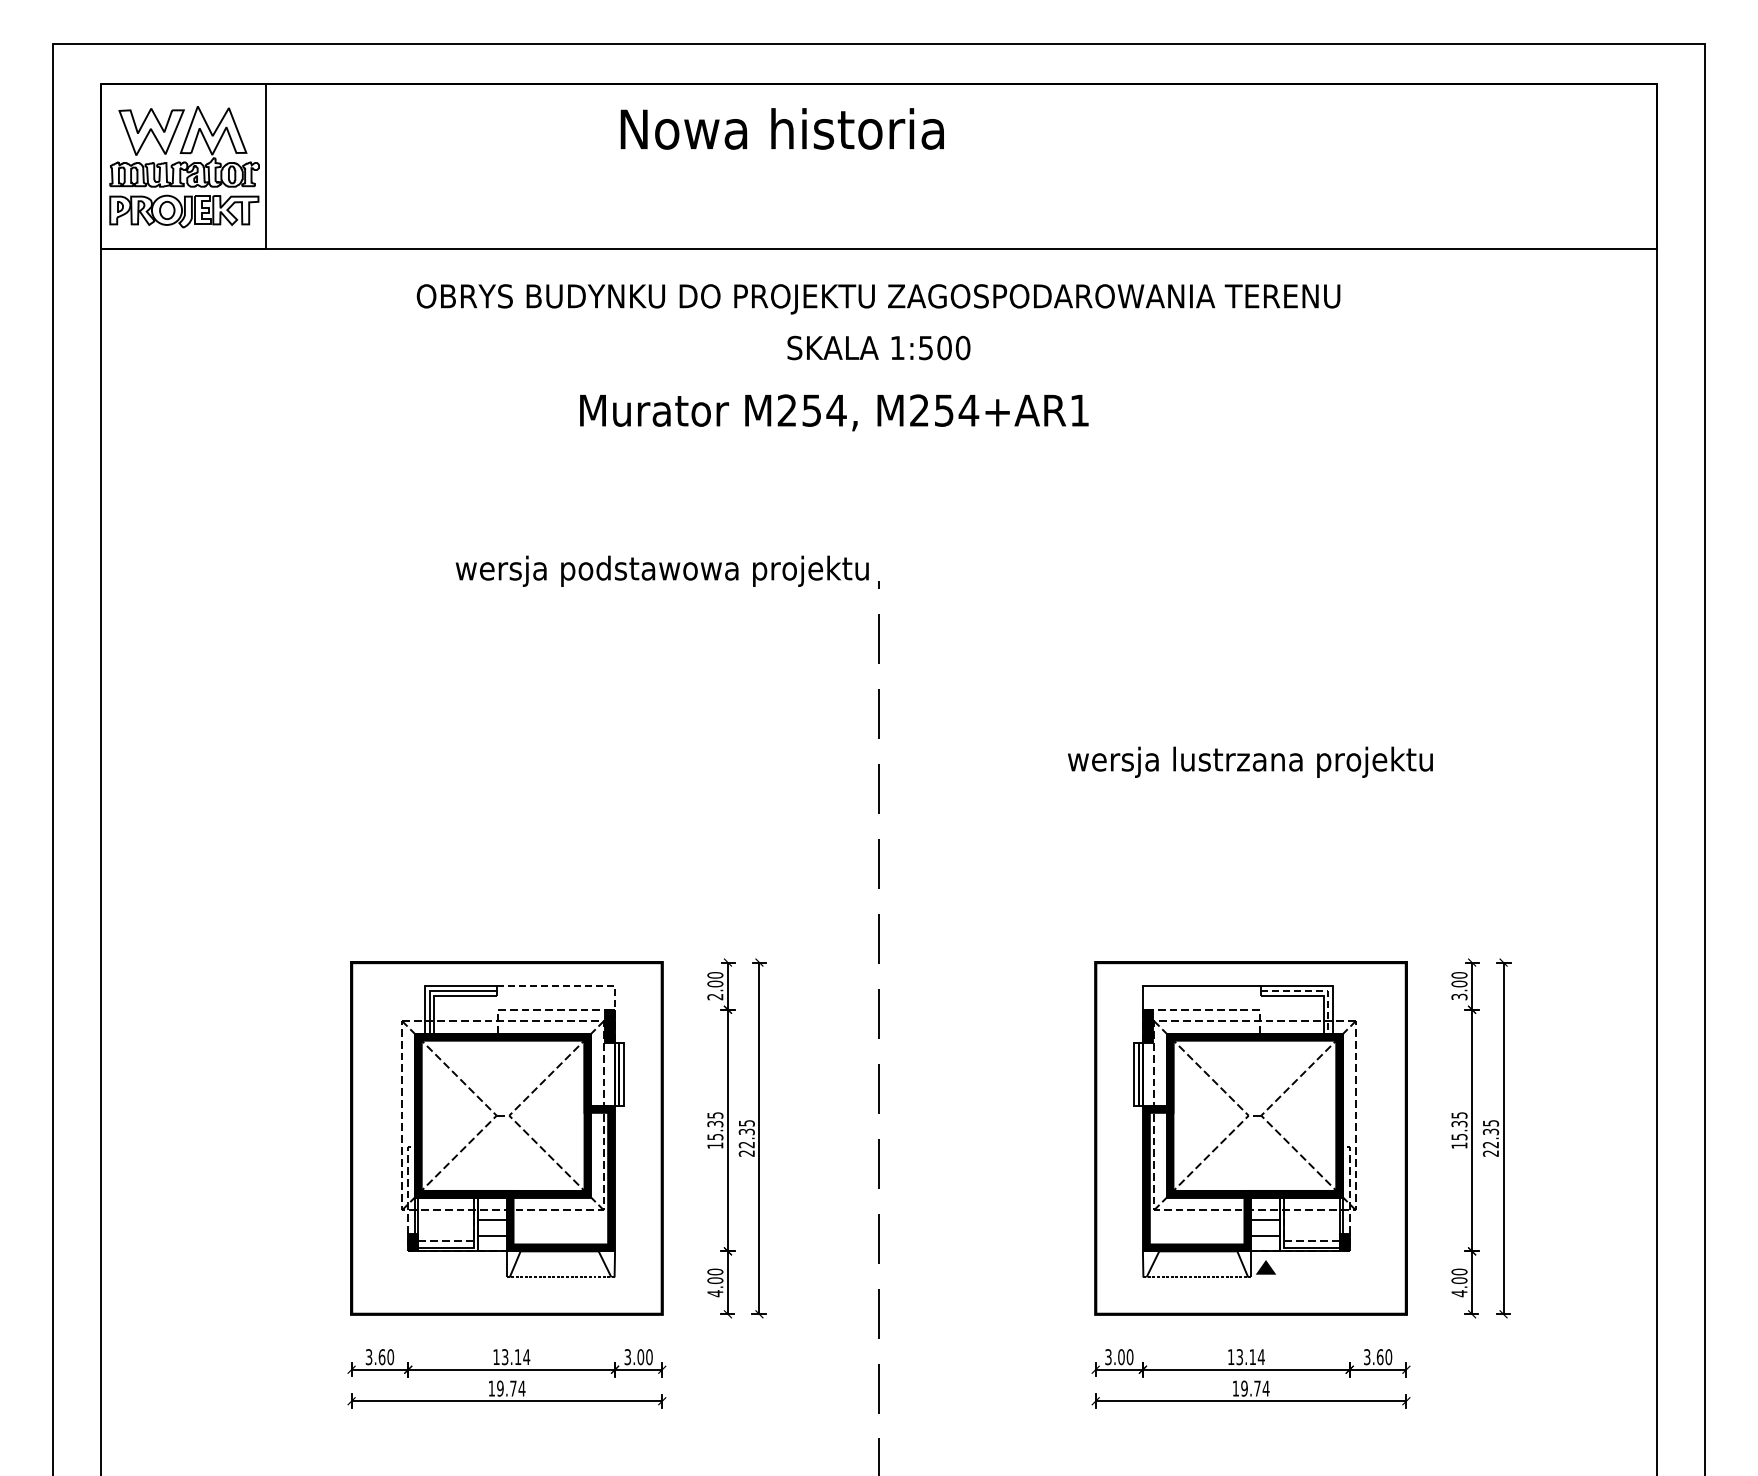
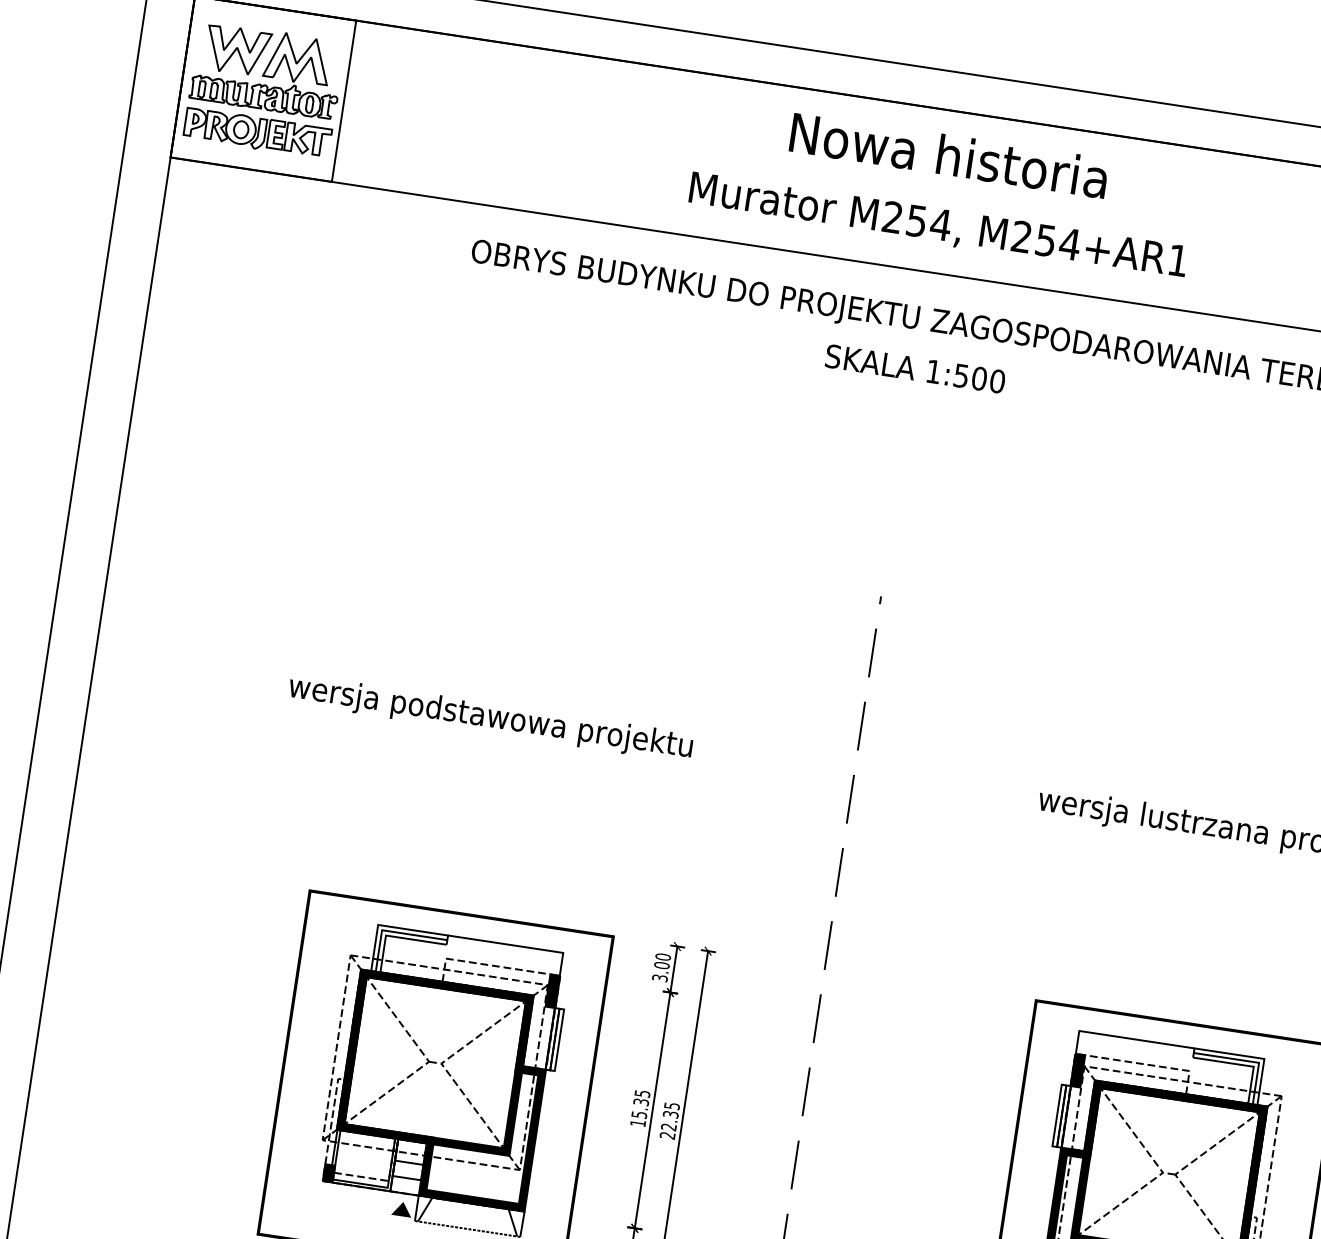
text: (781, 128) -> (948, 154), moved
text: (834, 412) -> (938, 226), moved
text: (661, 570) -> (489, 717), moved
line: (567, 986) -> (517, 946), dashed -> solid
line: (1317, 991) -> (1248, 1061), dashed -> solid
text: (715, 996) -> (660, 977), 2.00 -> 3.00
fill: (491, 1266) -> (401, 1208), added

